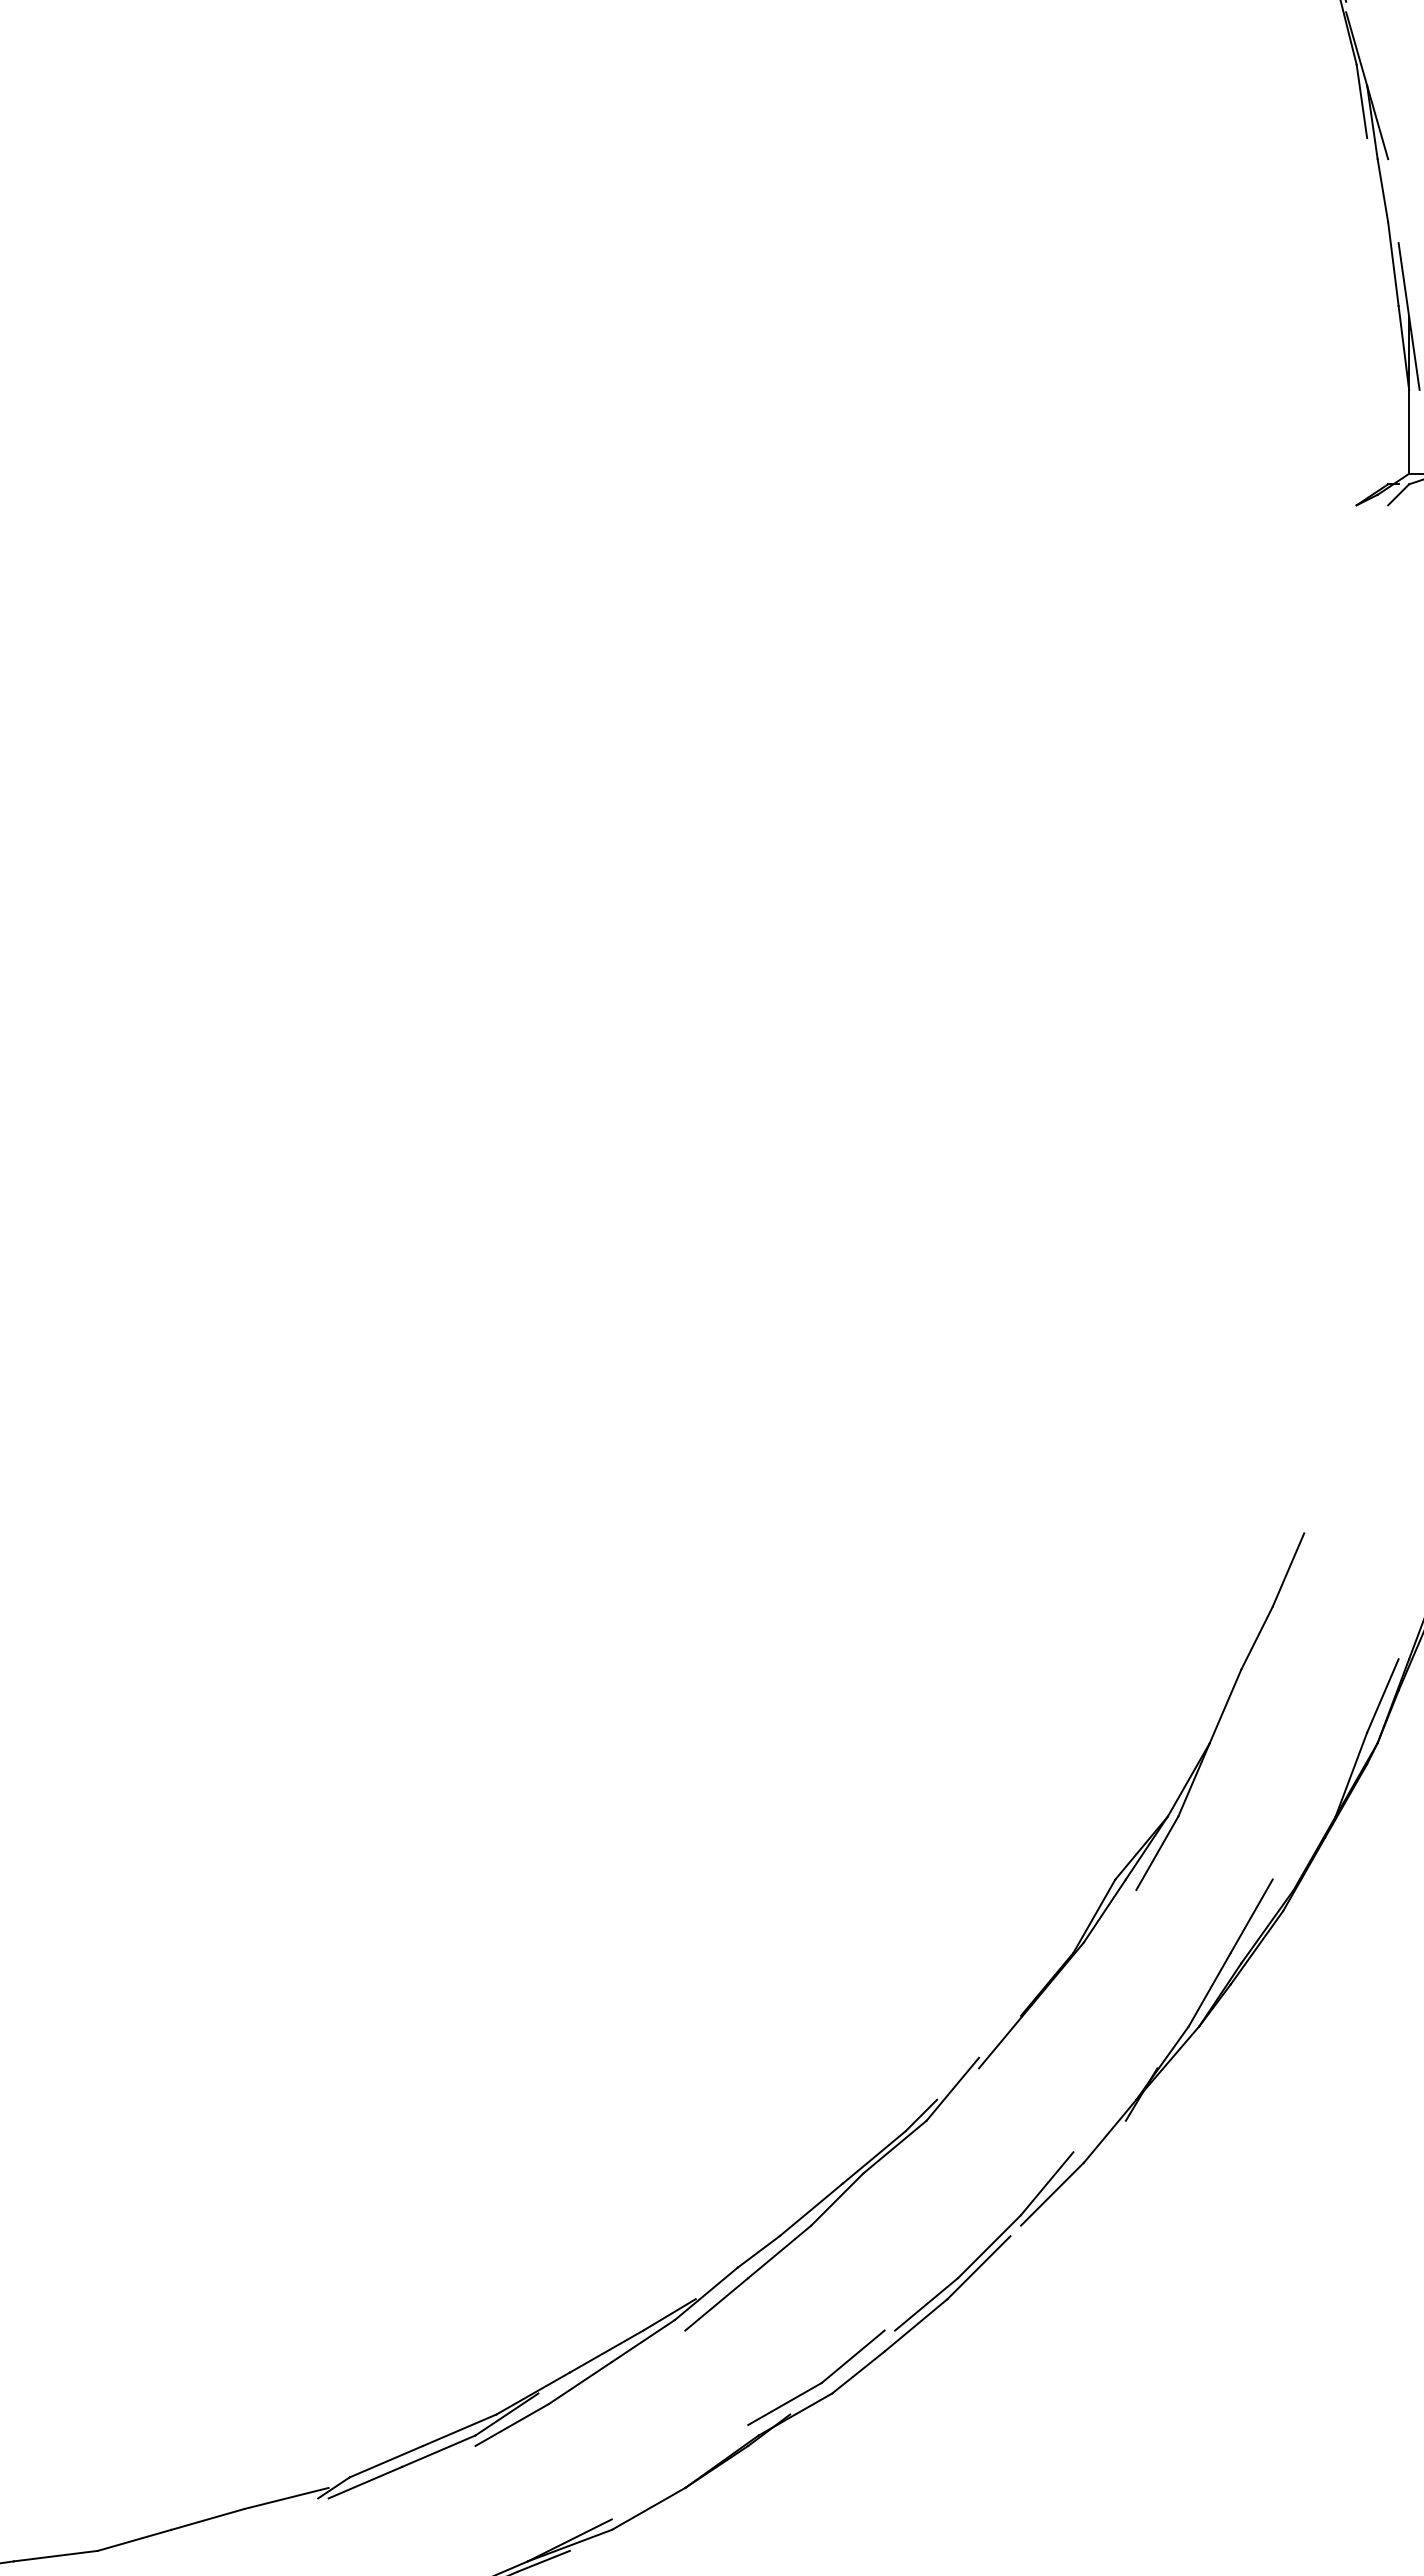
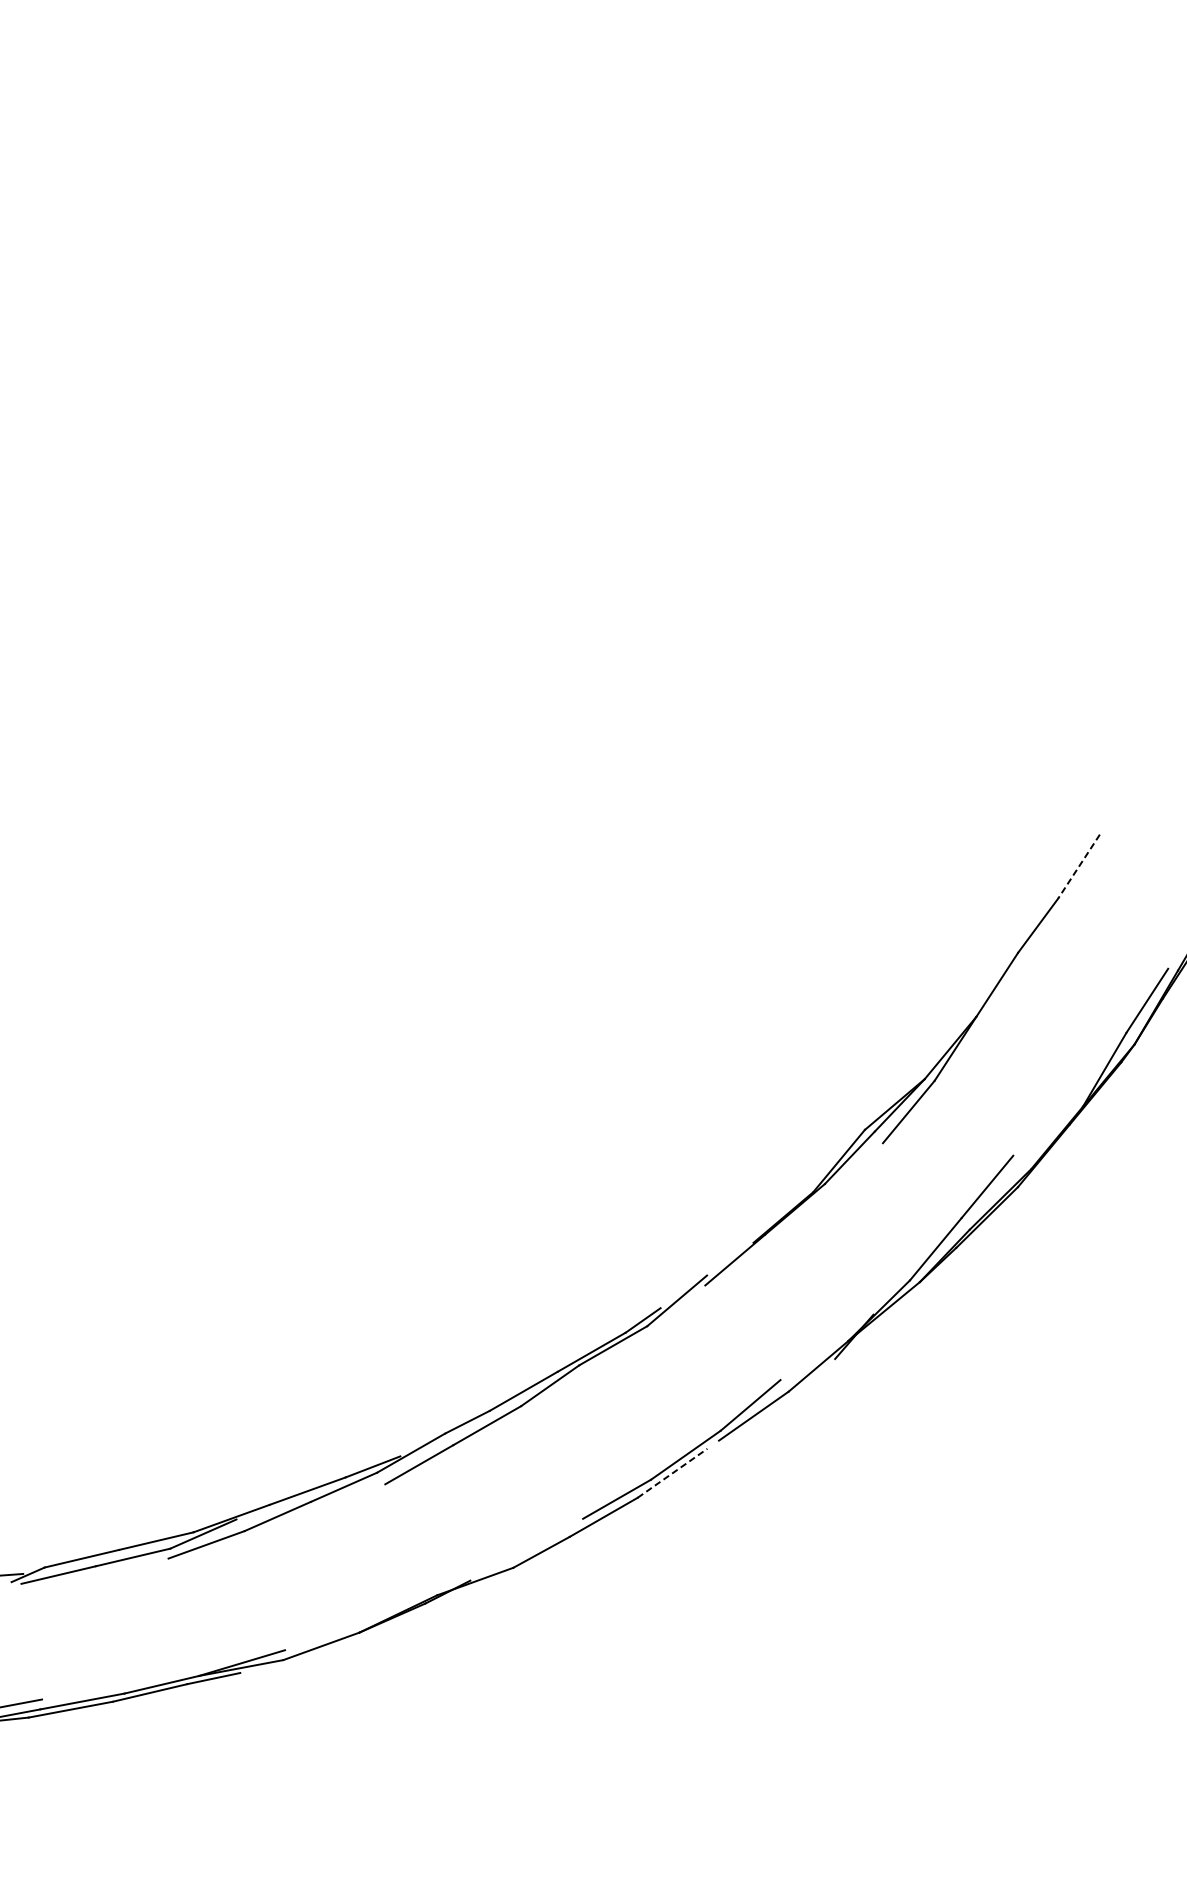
line: (1288, 1570) -> (1078, 867), solid -> dashed
line: (979, 2267) -> (673, 1473), solid -> dashed
part: (818, 2383) -> (502, 1556), removed

